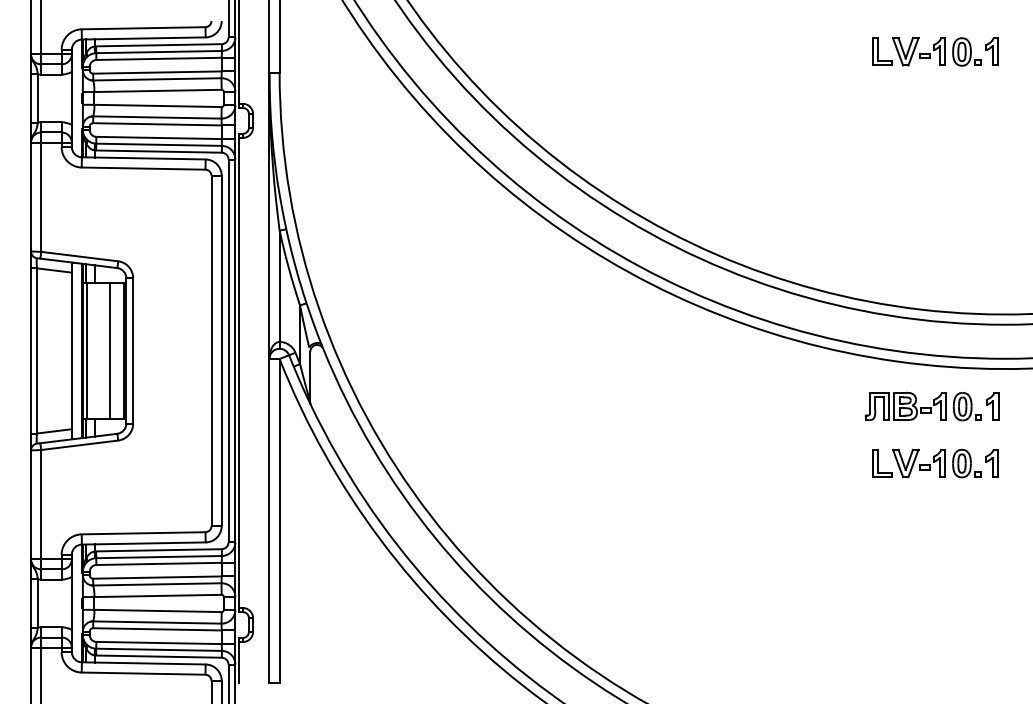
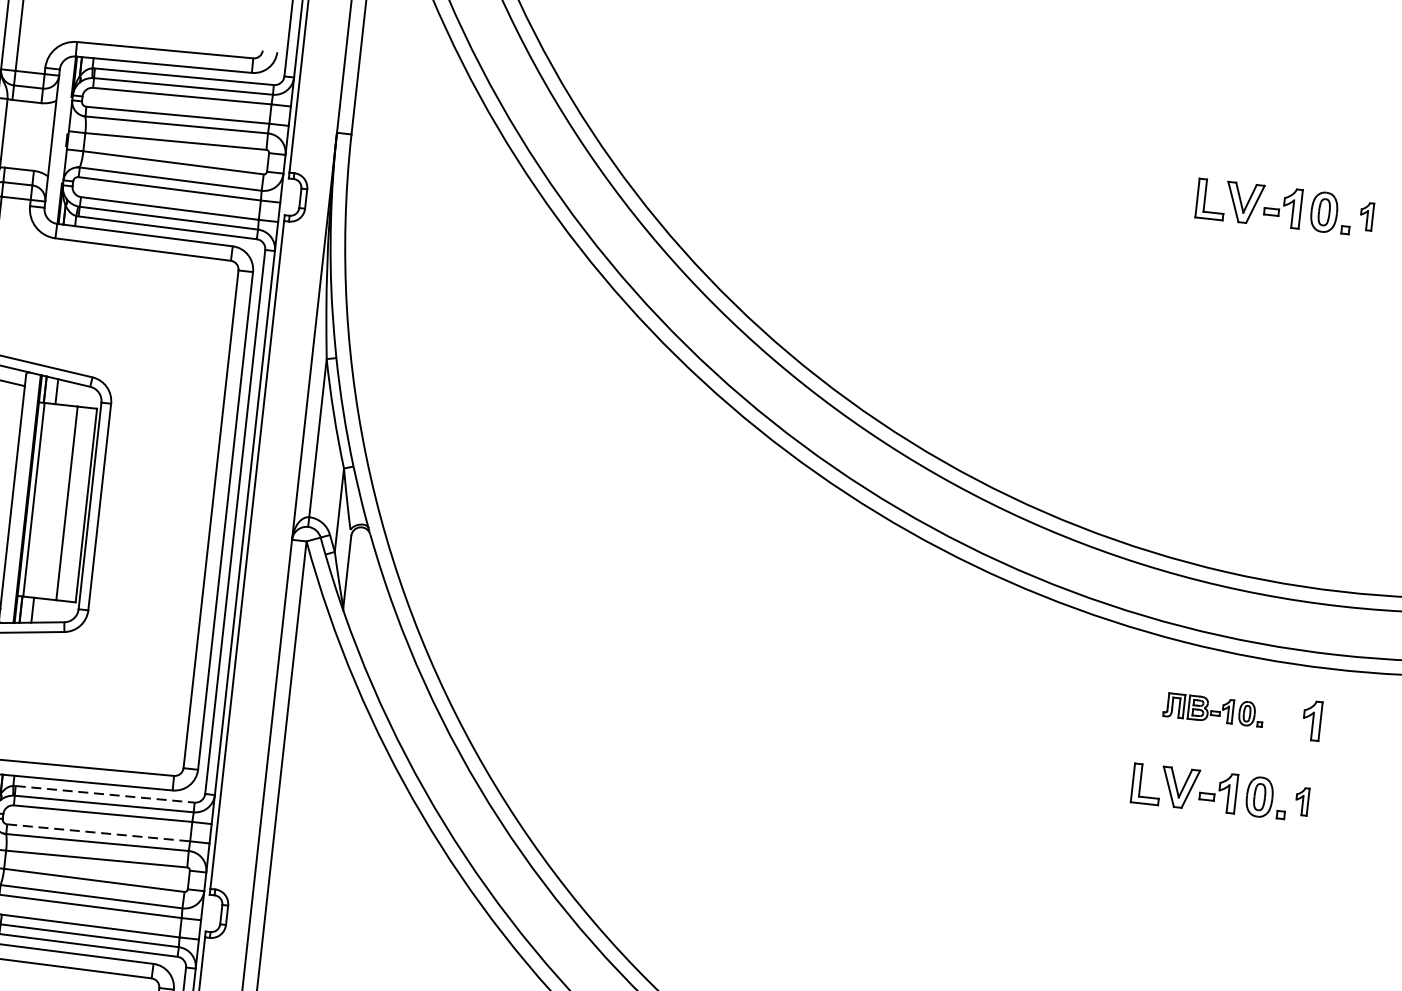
part: (991, 51) -> (1366, 216), size x0.7
part: (922, 406) -> (1212, 709), size x0.6
part: (991, 463) -> (1301, 801), size x0.7
line: (159, 550) -> (105, 794), solid -> dashed
line: (157, 577) -> (98, 832), solid -> dashed

